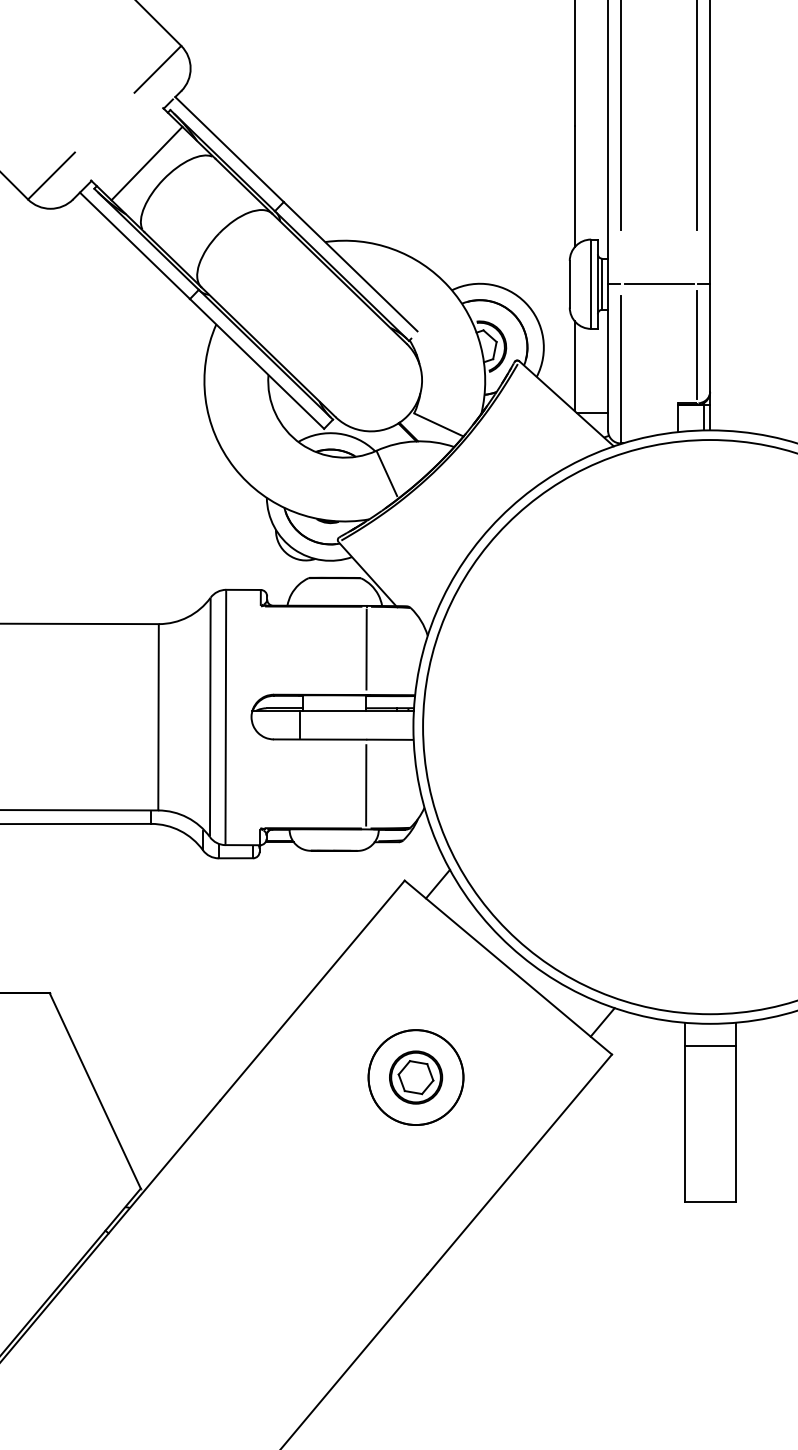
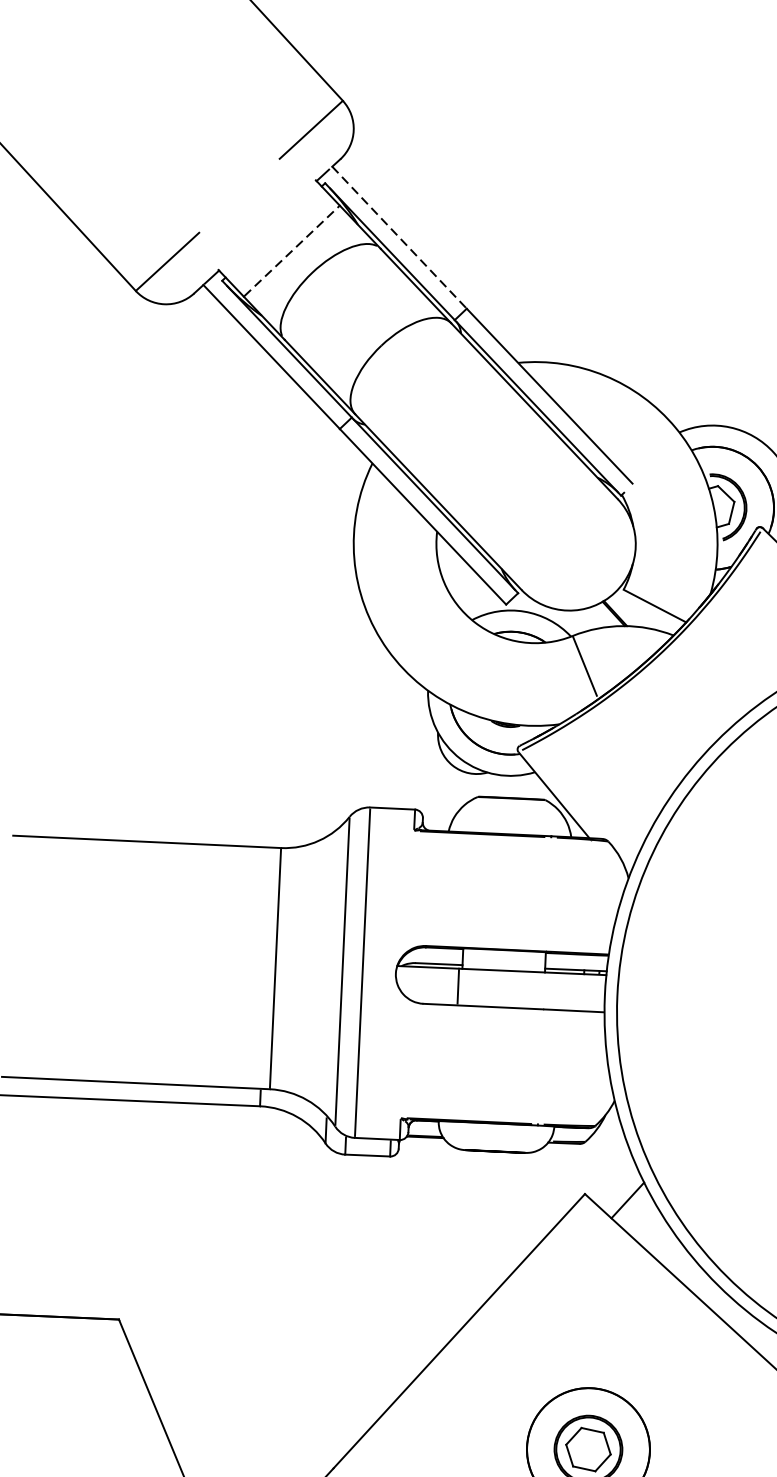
line: (229, 149) -> (399, 237), solid -> dashed
line: (147, 163) -> (292, 251), solid -> dashed
line: (366, 649) -> (548, 892), removed
line: (366, 785) -> (540, 1068), removed

